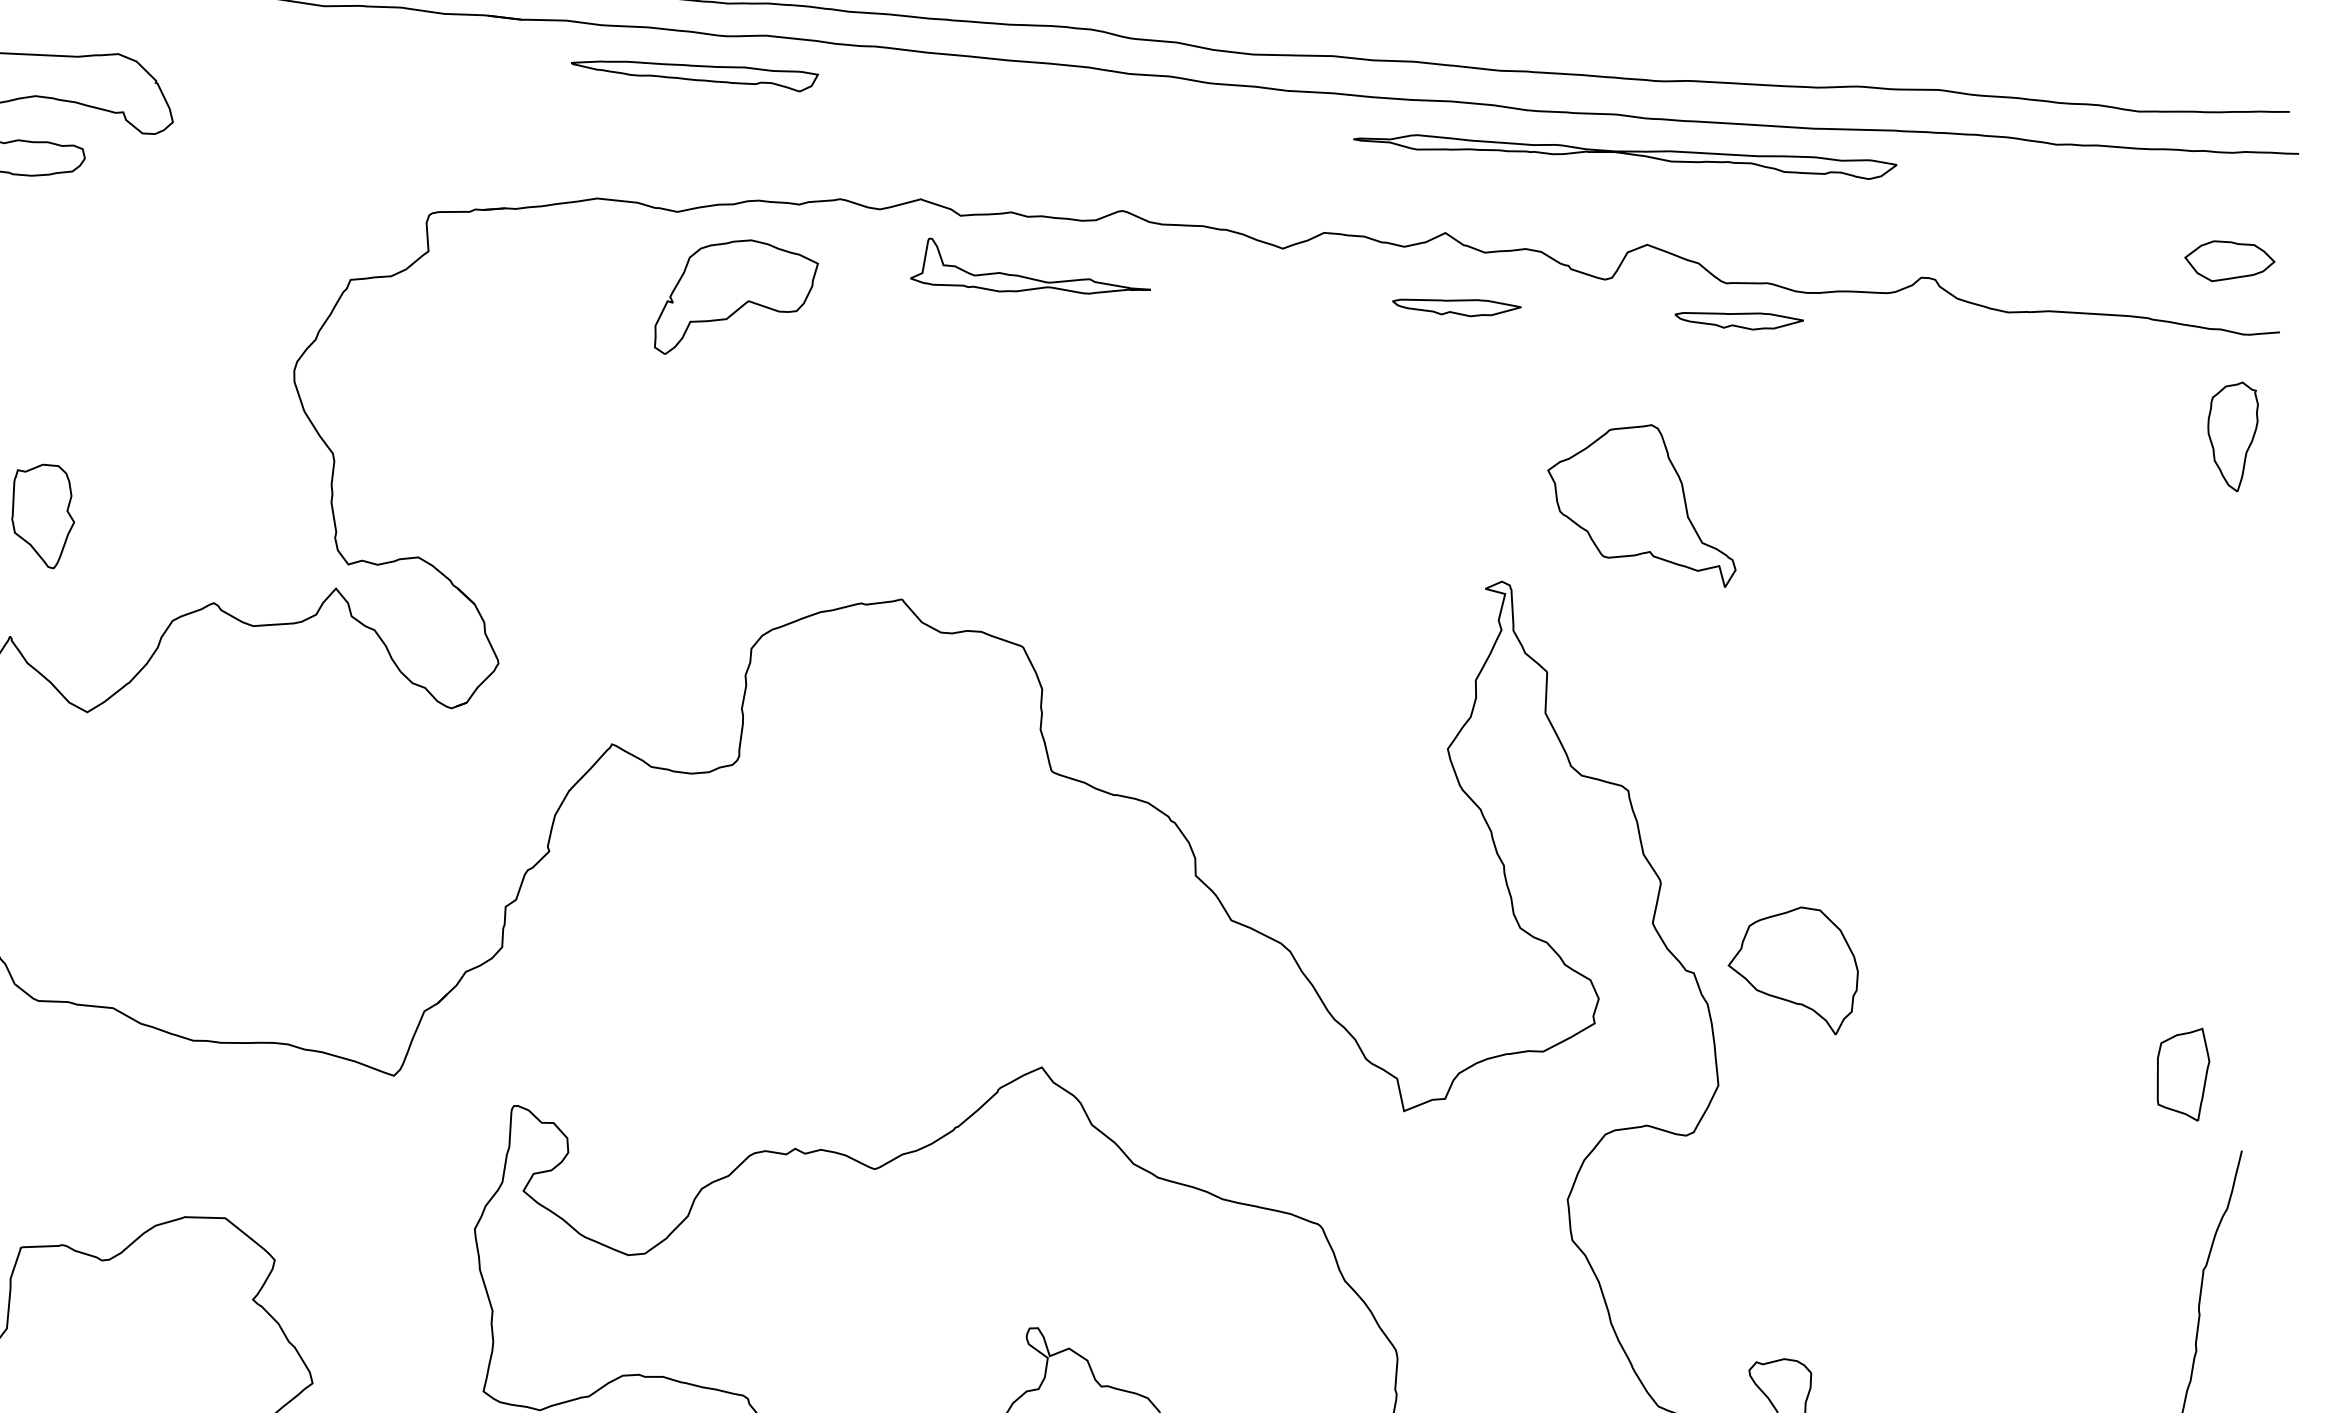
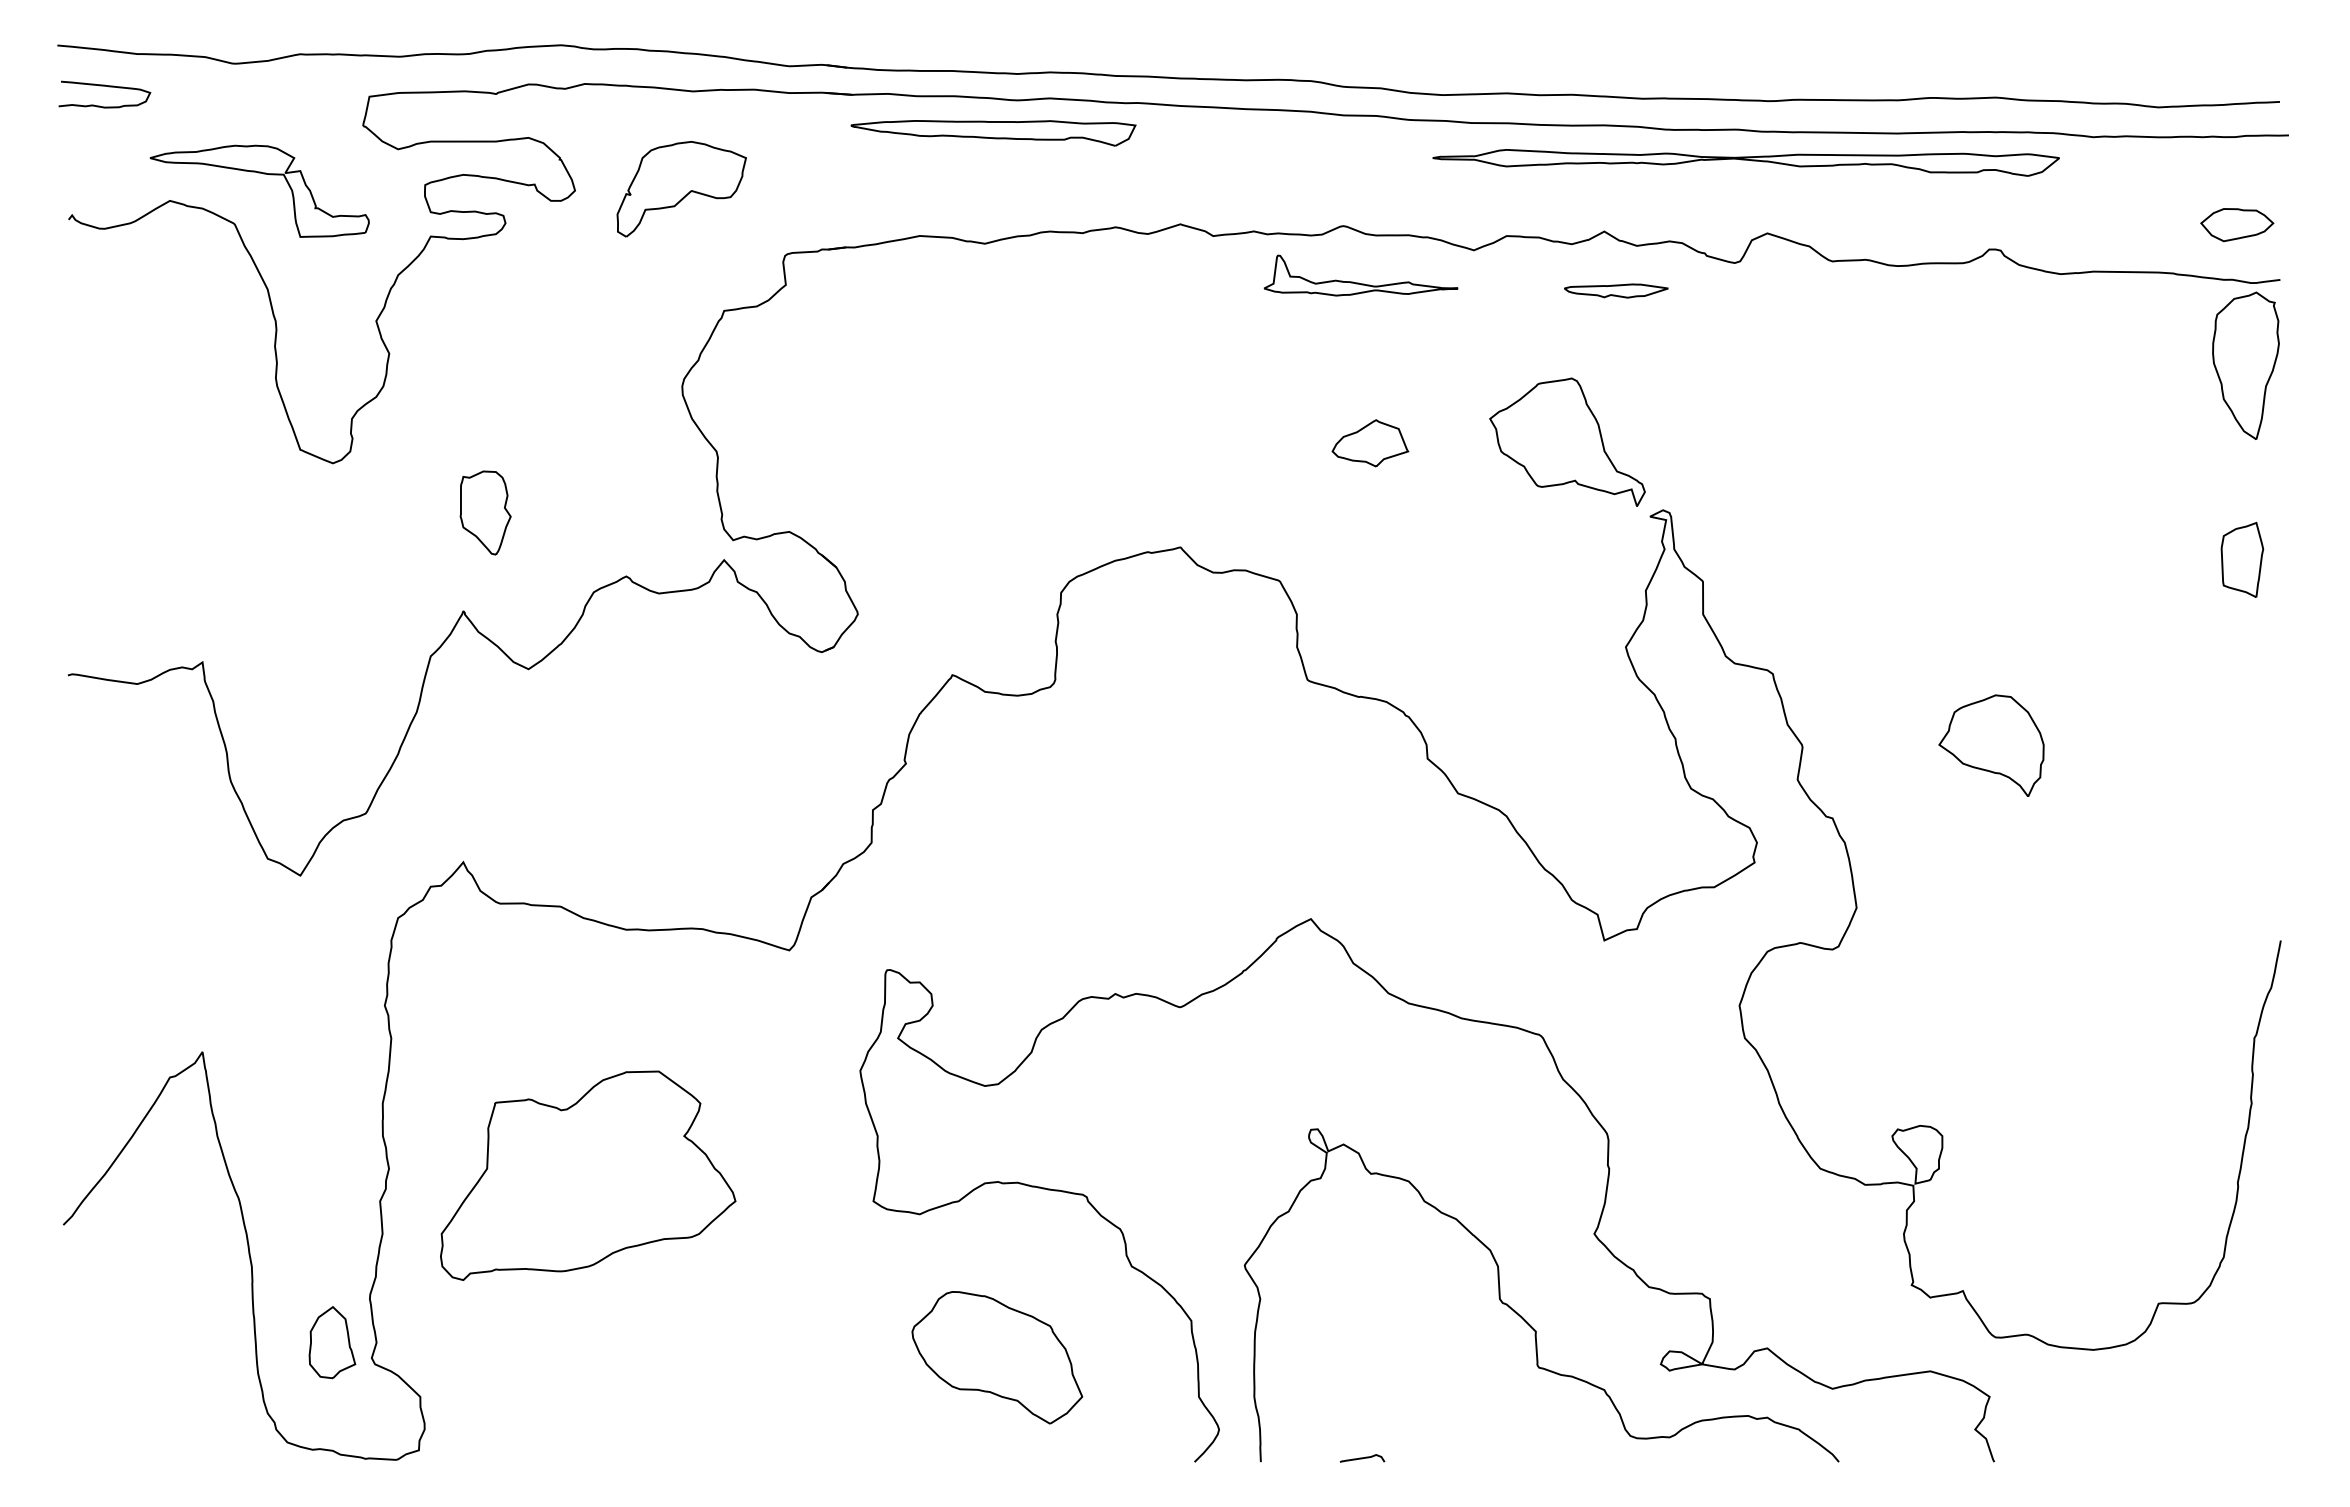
part: (694, 75) -> (993, 133), size x1.43
part: (1624, 155) -> (1745, 162), size x1.43
part: (1027, 276) -> (1358, 282), moved
part: (736, 298) -> (681, 189), moved
part: (1739, 320) -> (1844, 290), removed
part: (2231, 436) -> (2245, 365), size x1.67
part: (1143, 481) -> (1370, 443), added
part: (1642, 502) -> (1567, 441), moved
part: (1793, 969) -> (1991, 745), moved
part: (2183, 1073) -> (2242, 559), moved

